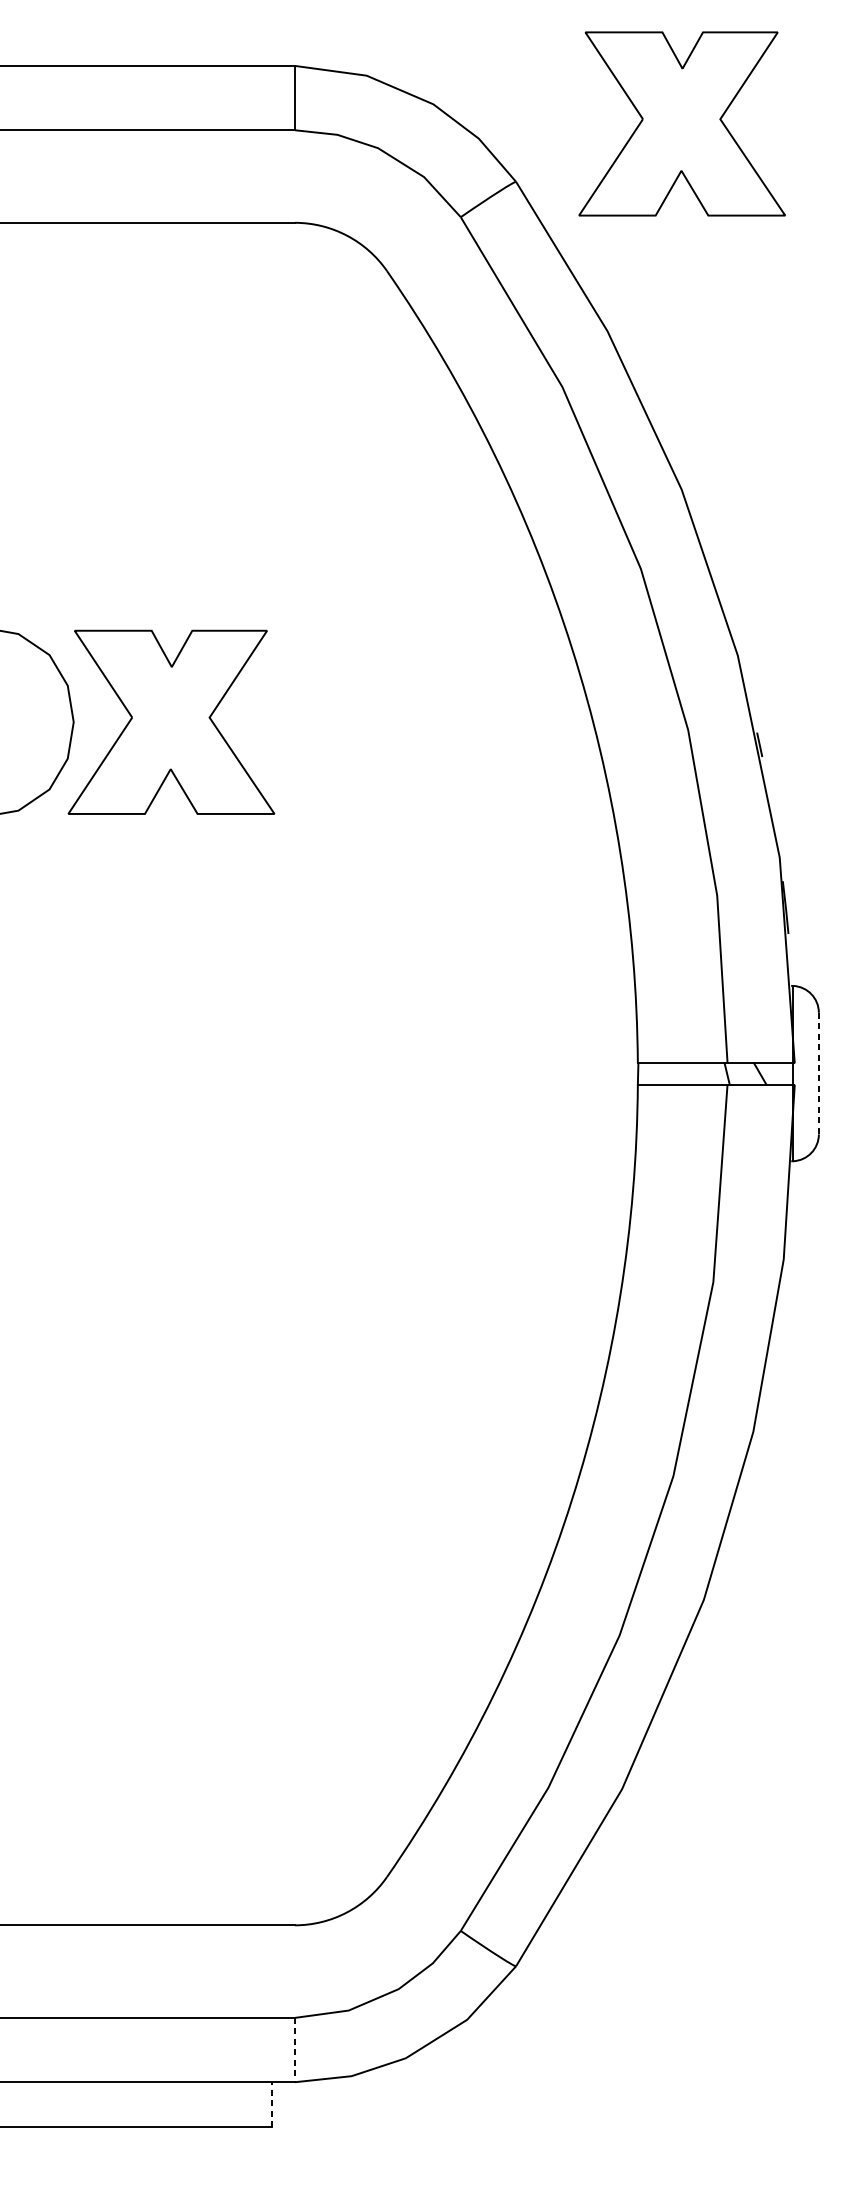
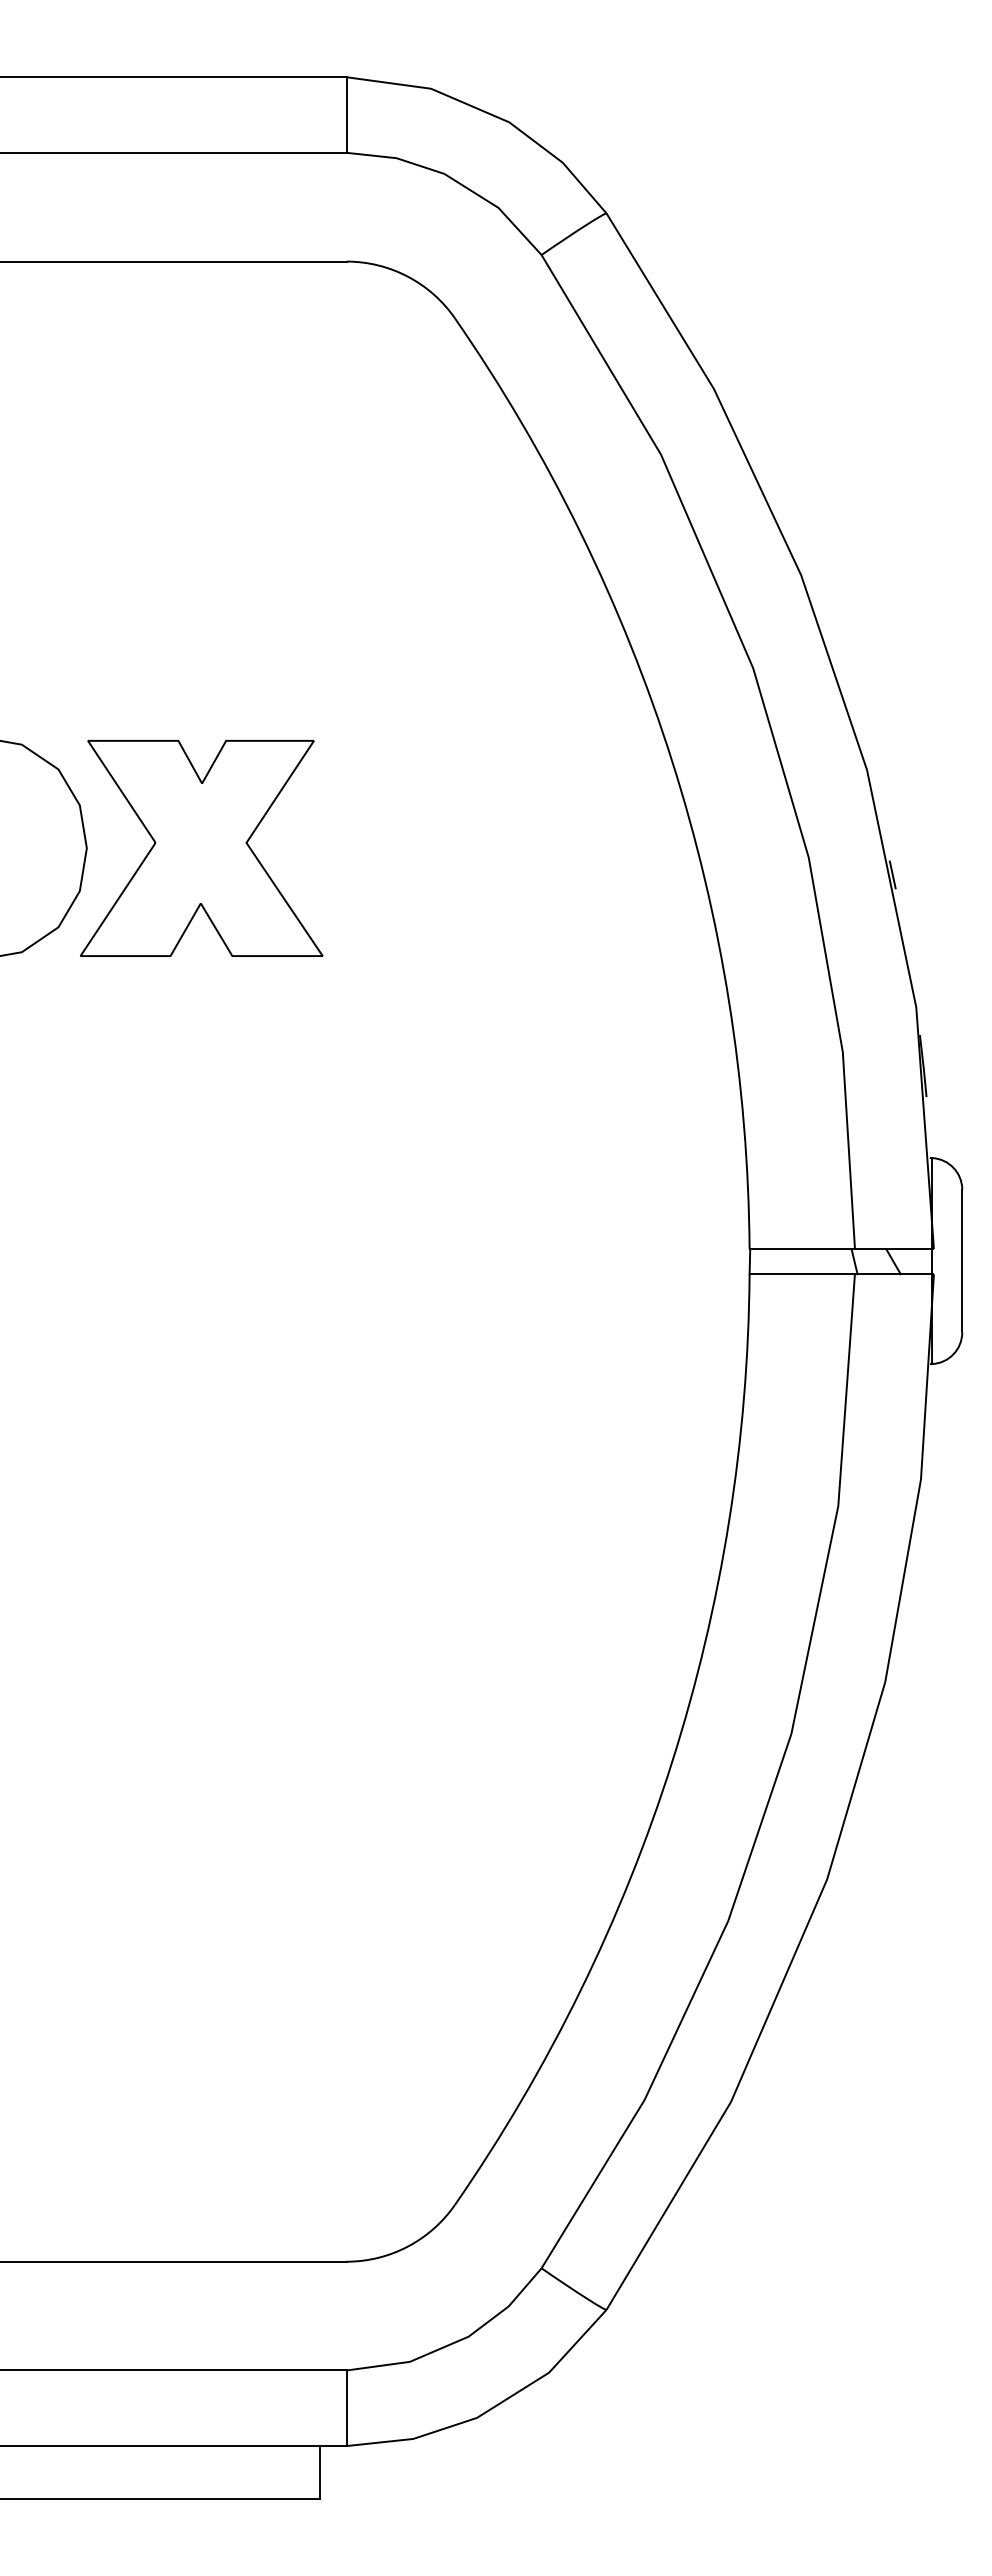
part: (682, 124) -> (801, 145), removed
line: (819, 1073) -> (962, 1261), dashed -> solid
line: (294, 2050) -> (346, 2408), dashed -> solid
line: (272, 2103) -> (320, 2471), dashed -> solid

